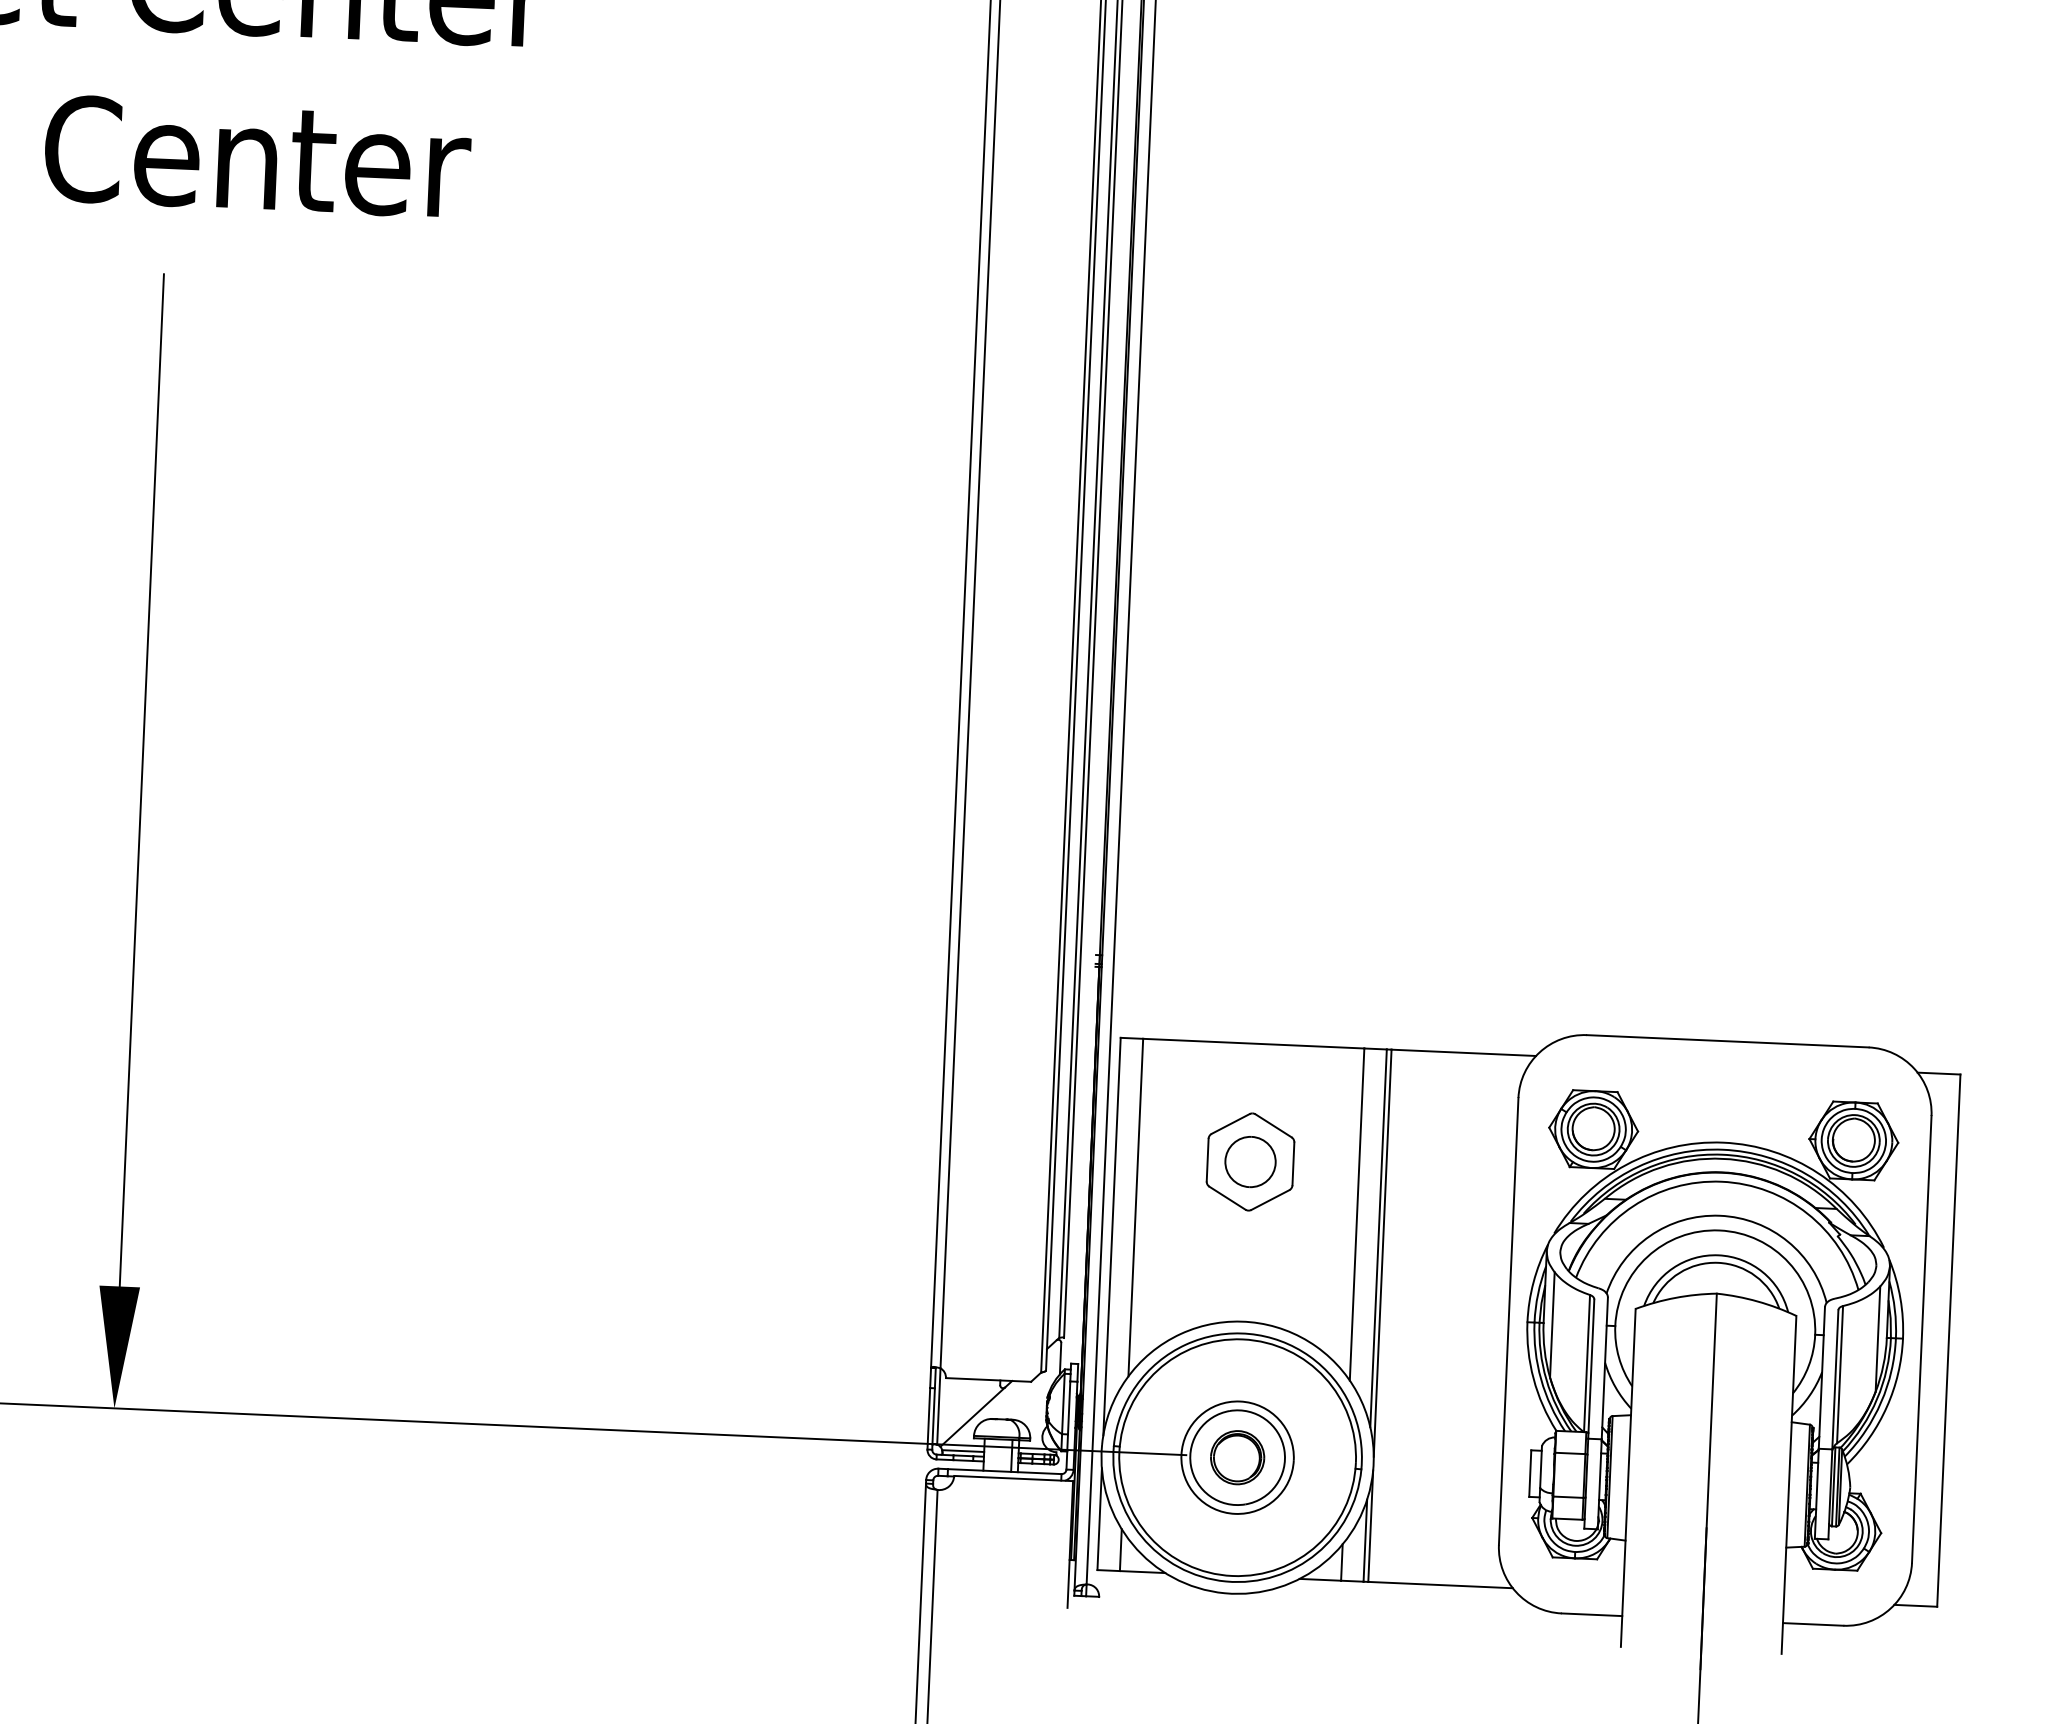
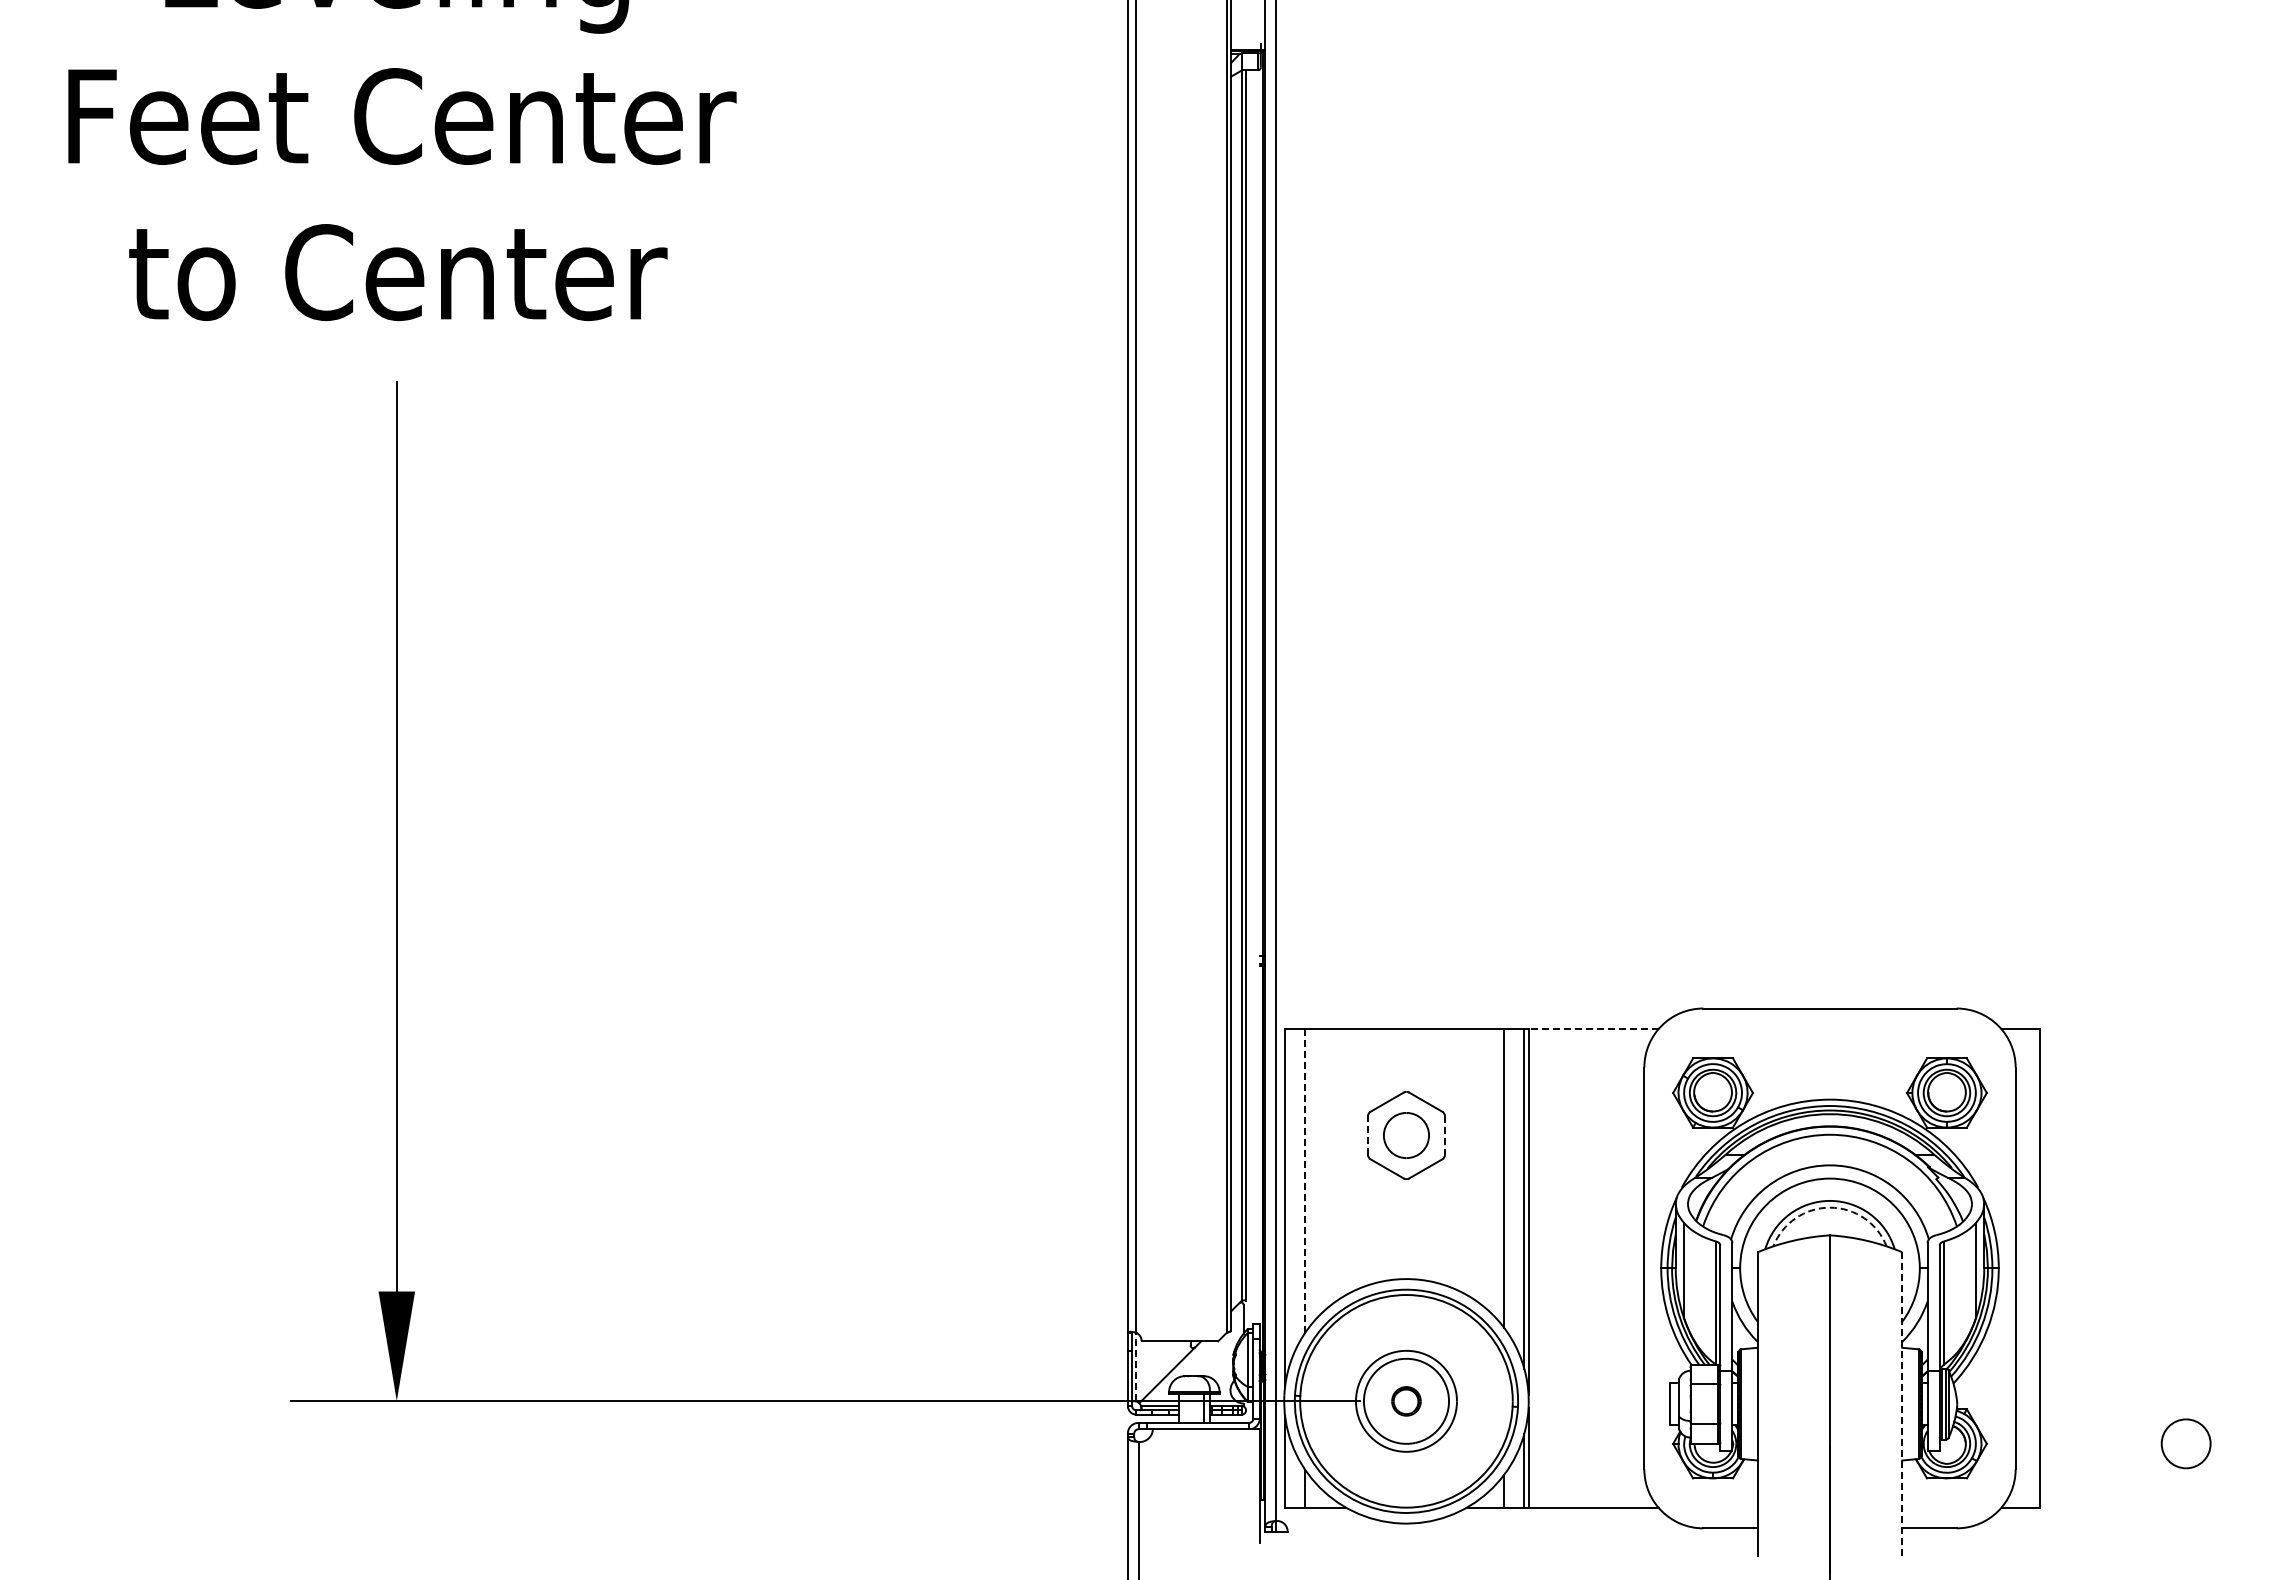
line: (1463, 1053) -> (1593, 1029), solid -> dashed
line: (1207, 1160) -> (1367, 1135), solid -> dashed
line: (1293, 1164) -> (1445, 1136), solid -> dashed
line: (1136, 1207) -> (1305, 1180), solid -> dashed
arc: (1718, 1262) -> (1830, 1207), solid -> dashed
line: (938, 1405) -> (1136, 1366), solid -> dashed
part: (1237, 1457) -> (1406, 1401), size x0.6
line: (1789, 1485) -> (1902, 1404), solid -> dashed

